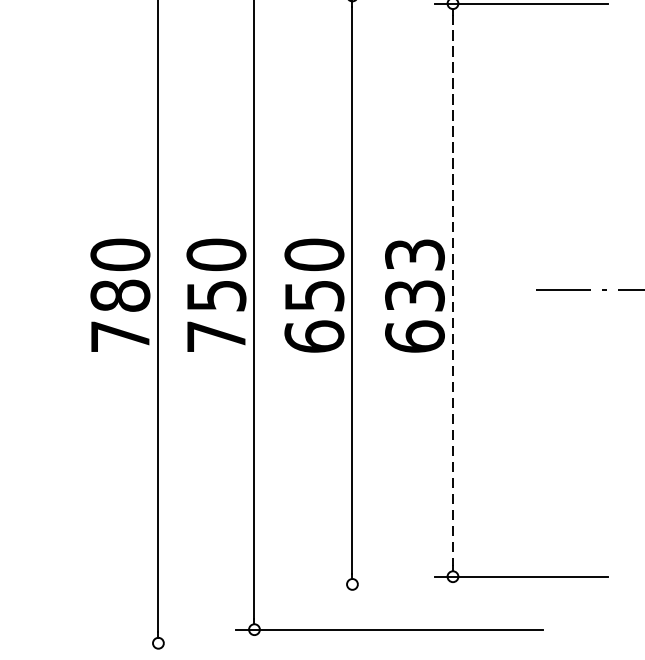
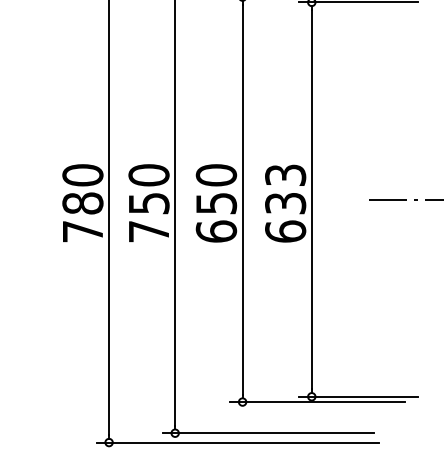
line: (452, 290) -> (311, 199), dashed -> solid
line: (461, 585) -> (317, 402), added
line: (345, 643) -> (237, 442), added

